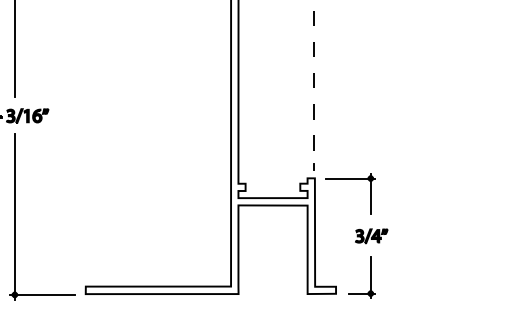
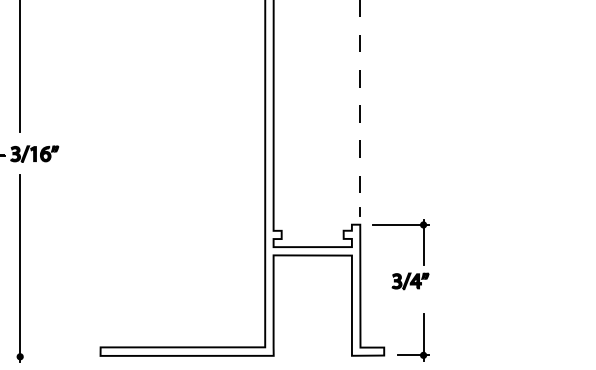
part: (371, 236) -> (410, 281), moved
line: (42, 294) -> (51, 356), removed

